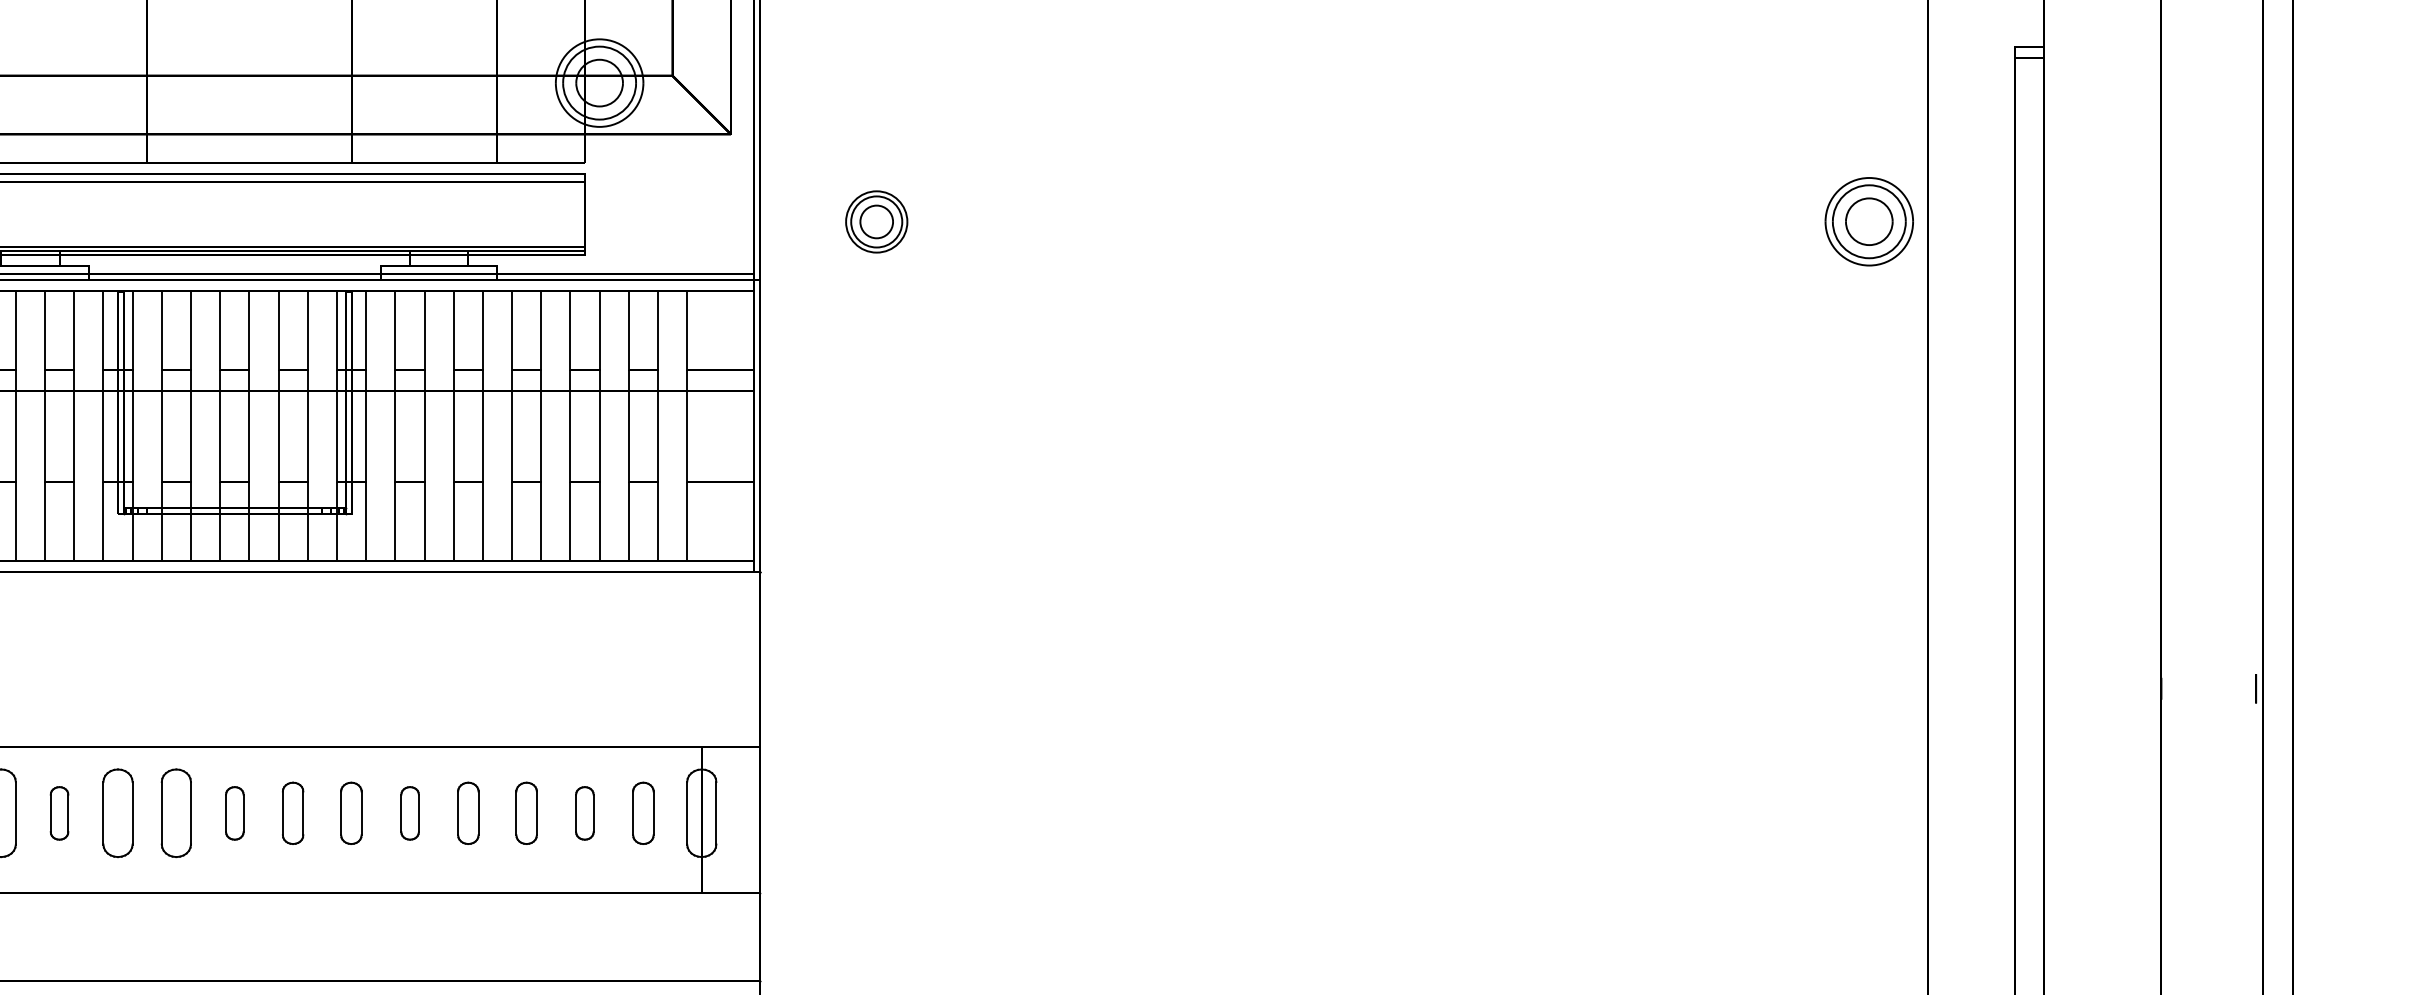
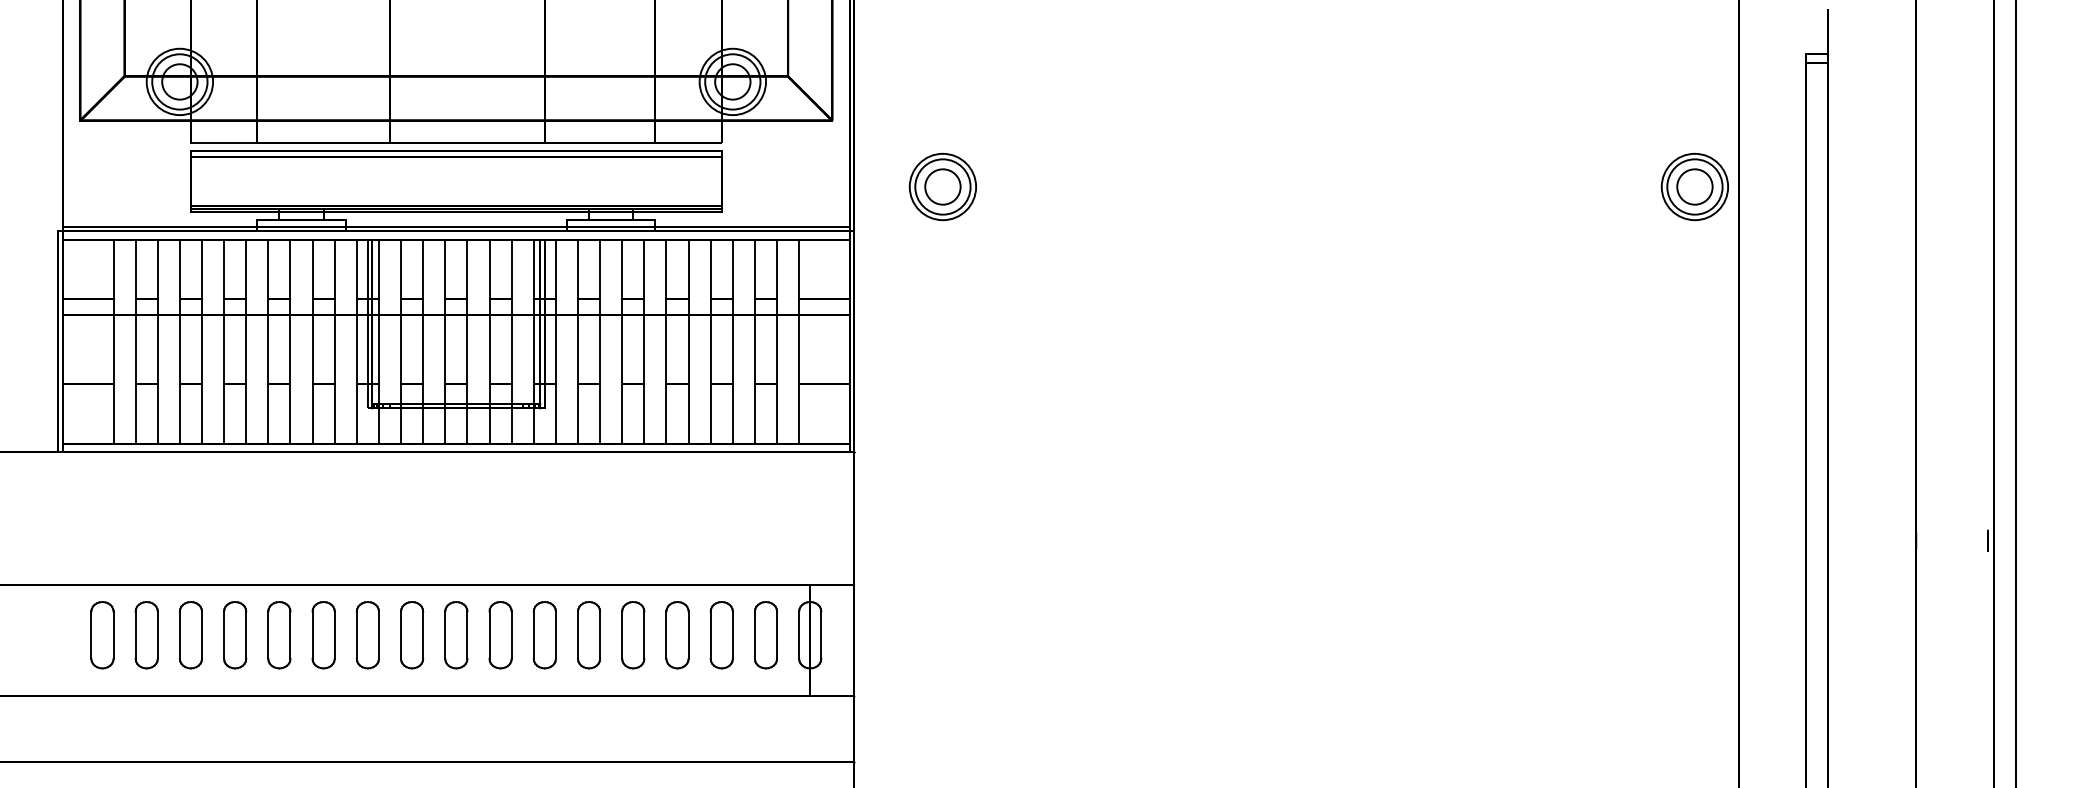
part: (876, 222) -> (942, 187), size x1.43
part: (59, 813) -> (323, 635), size x1.67
part: (234, 813) -> (456, 635), size x1.67
part: (293, 813) -> (500, 635), size x1.43
part: (351, 813) -> (544, 635), size x1.43
part: (410, 813) -> (589, 635), size x1.67
part: (468, 813) -> (633, 635), size x1.43
part: (526, 813) -> (677, 635), size x1.43
part: (584, 813) -> (721, 635), size x1.67
part: (642, 813) -> (765, 635), size x1.43

